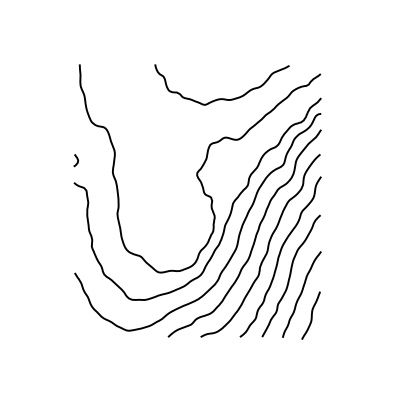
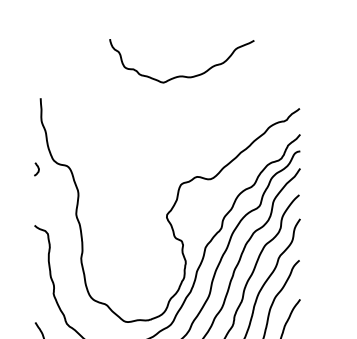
curve: (221, 98) -> (181, 75), moved
curve: (76, 159) -> (37, 168), moved

